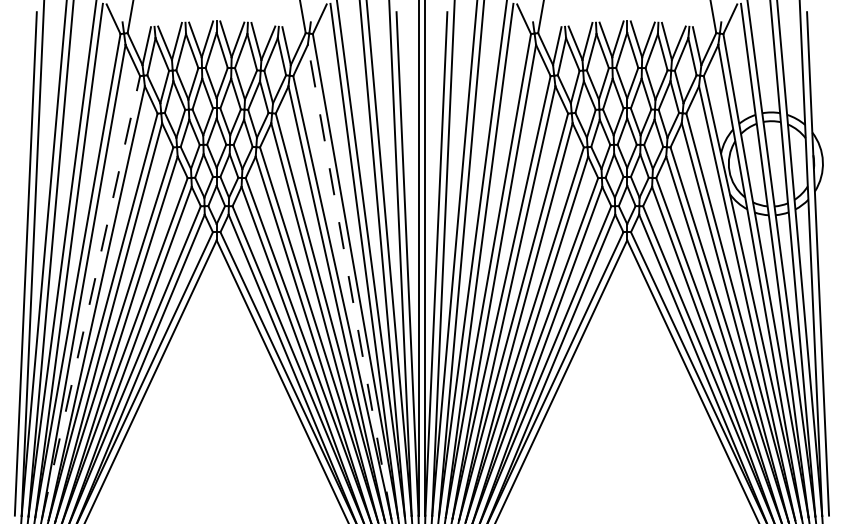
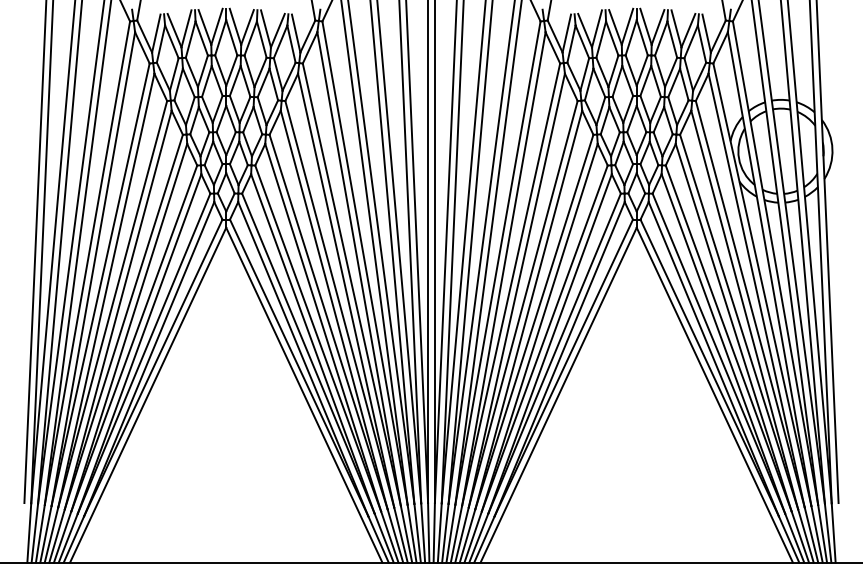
line: (349, 282) -> (359, 269), dashed -> solid
line: (90, 297) -> (100, 284), dashed -> solid

